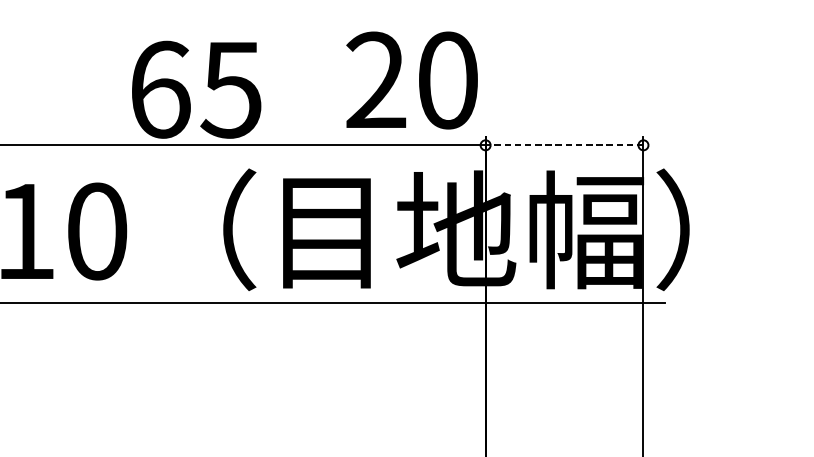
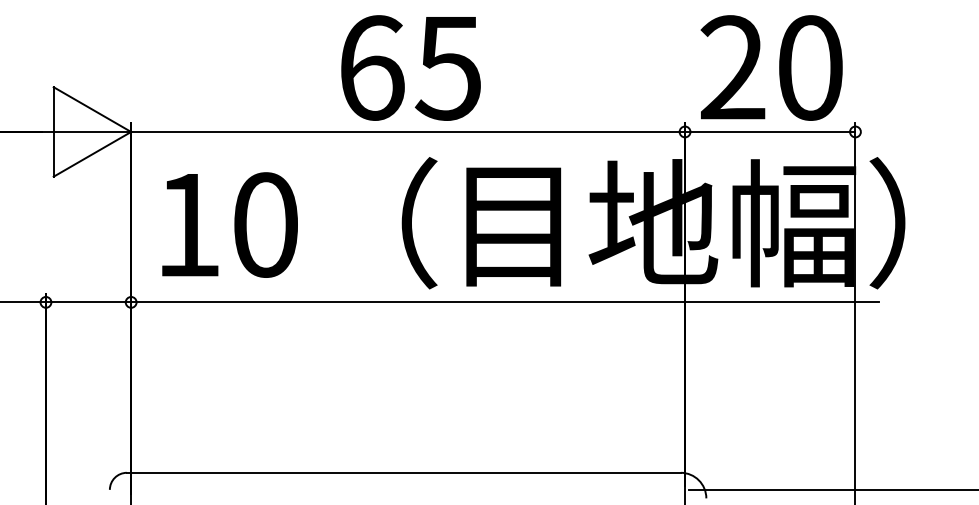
text: (411, 80) -> (771, 67), moved
text: (196, 89) -> (410, 67), moved
line: (563, 144) -> (769, 131), dashed -> solid

